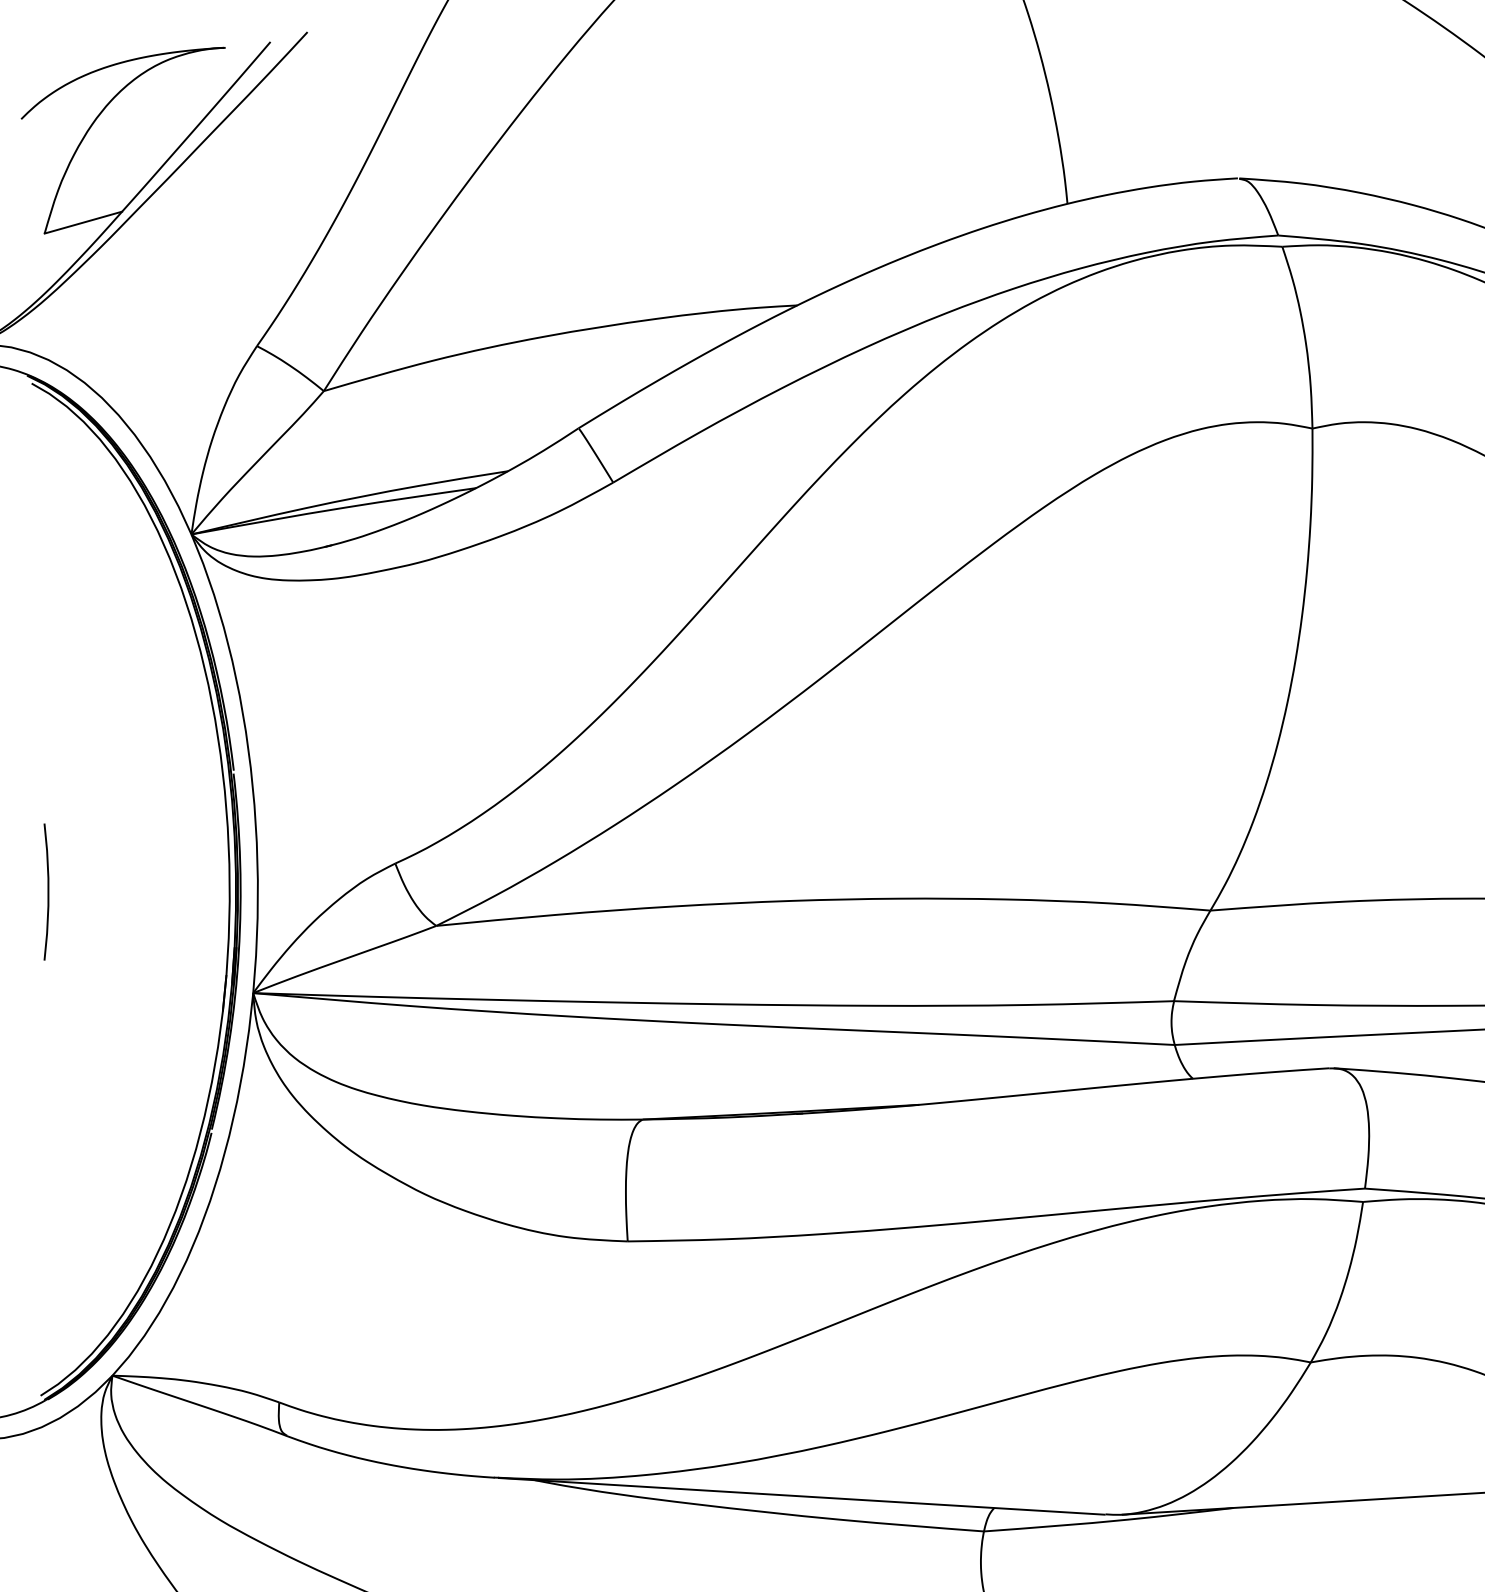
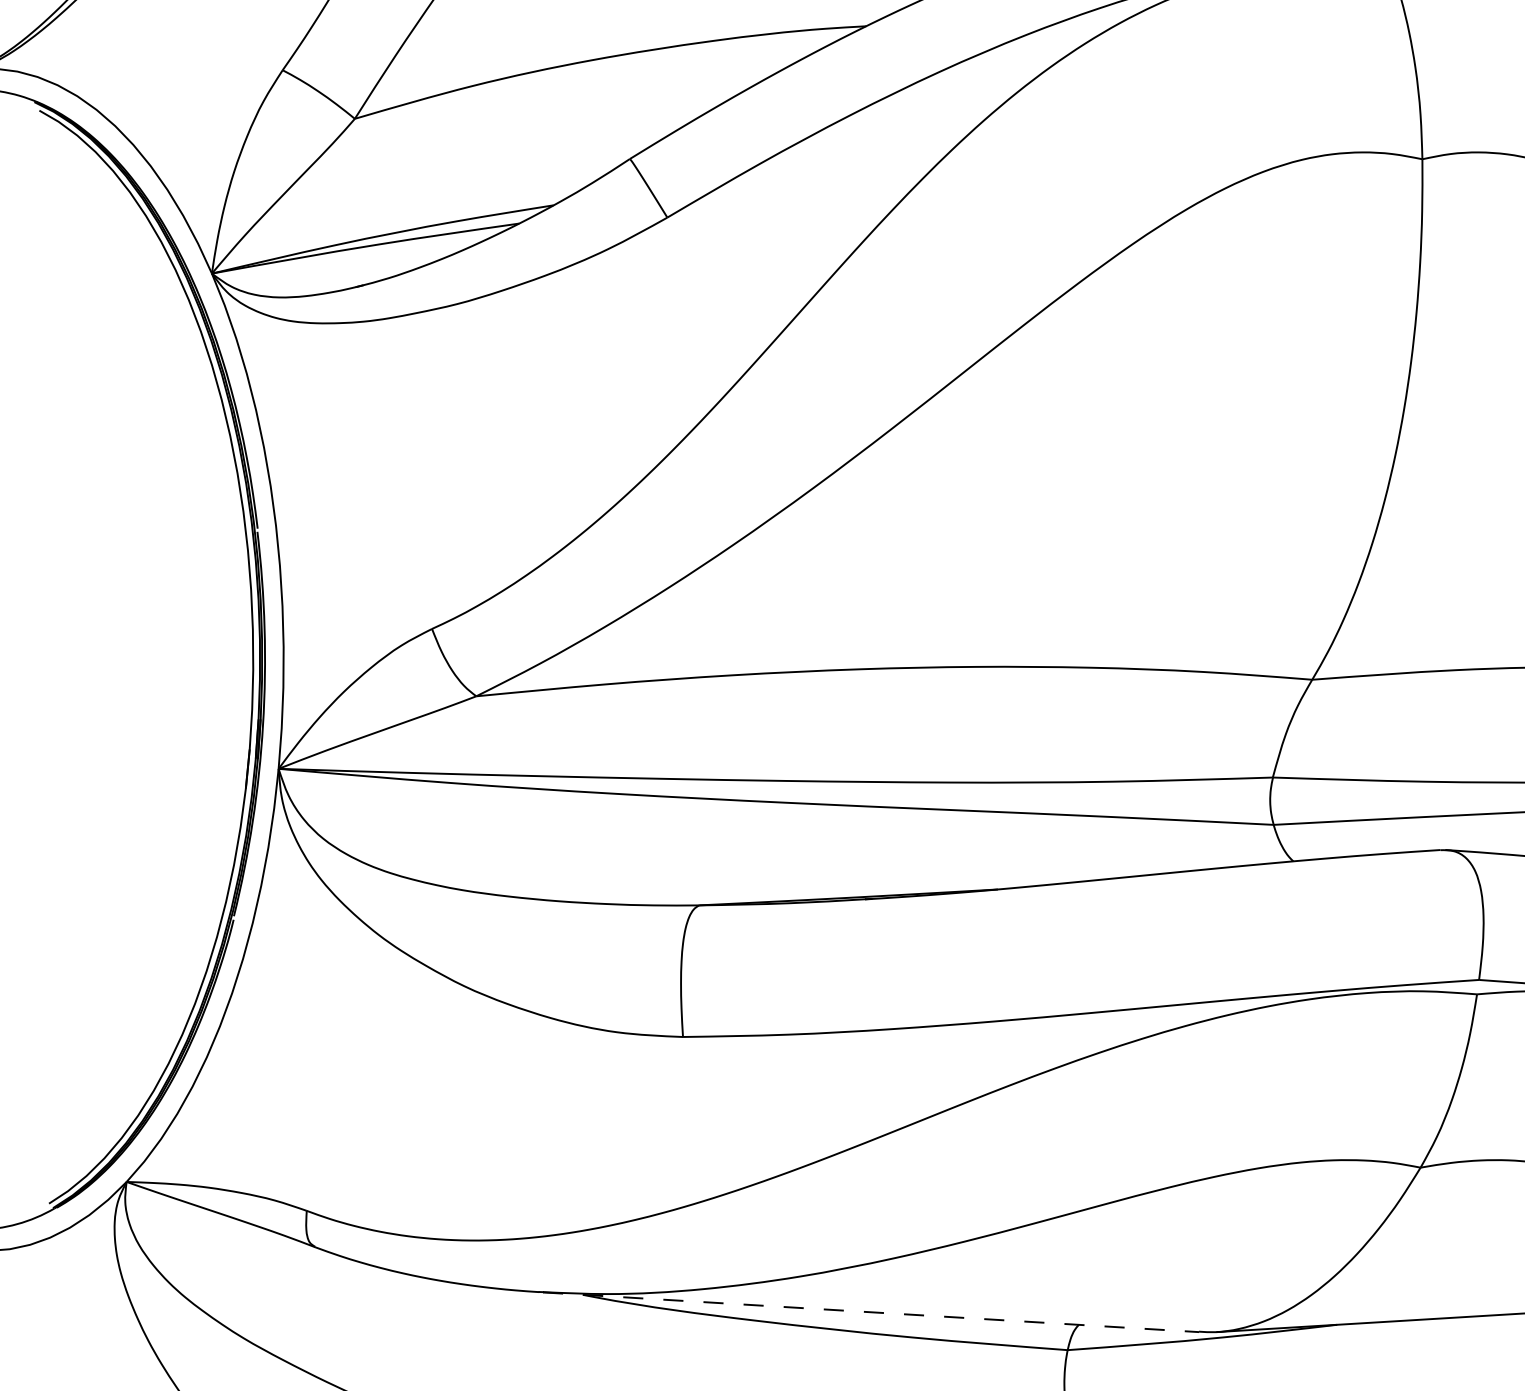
curve: (47, 891) -> (56, 659), removed
line: (801, 1496) -> (870, 1312), solid -> dashed

